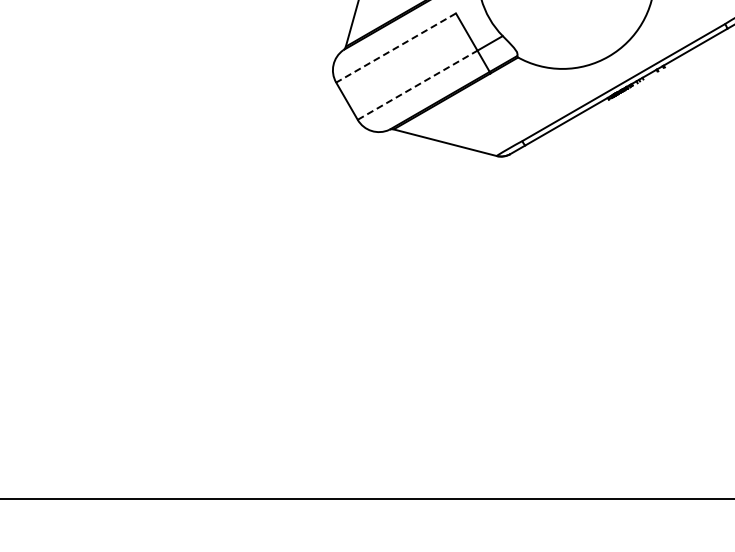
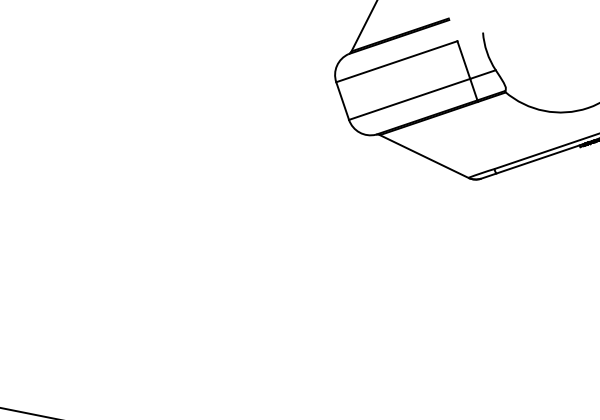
line: (395, 48) -> (396, 62), dashed -> solid
line: (418, 85) -> (410, 99), dashed -> solid

